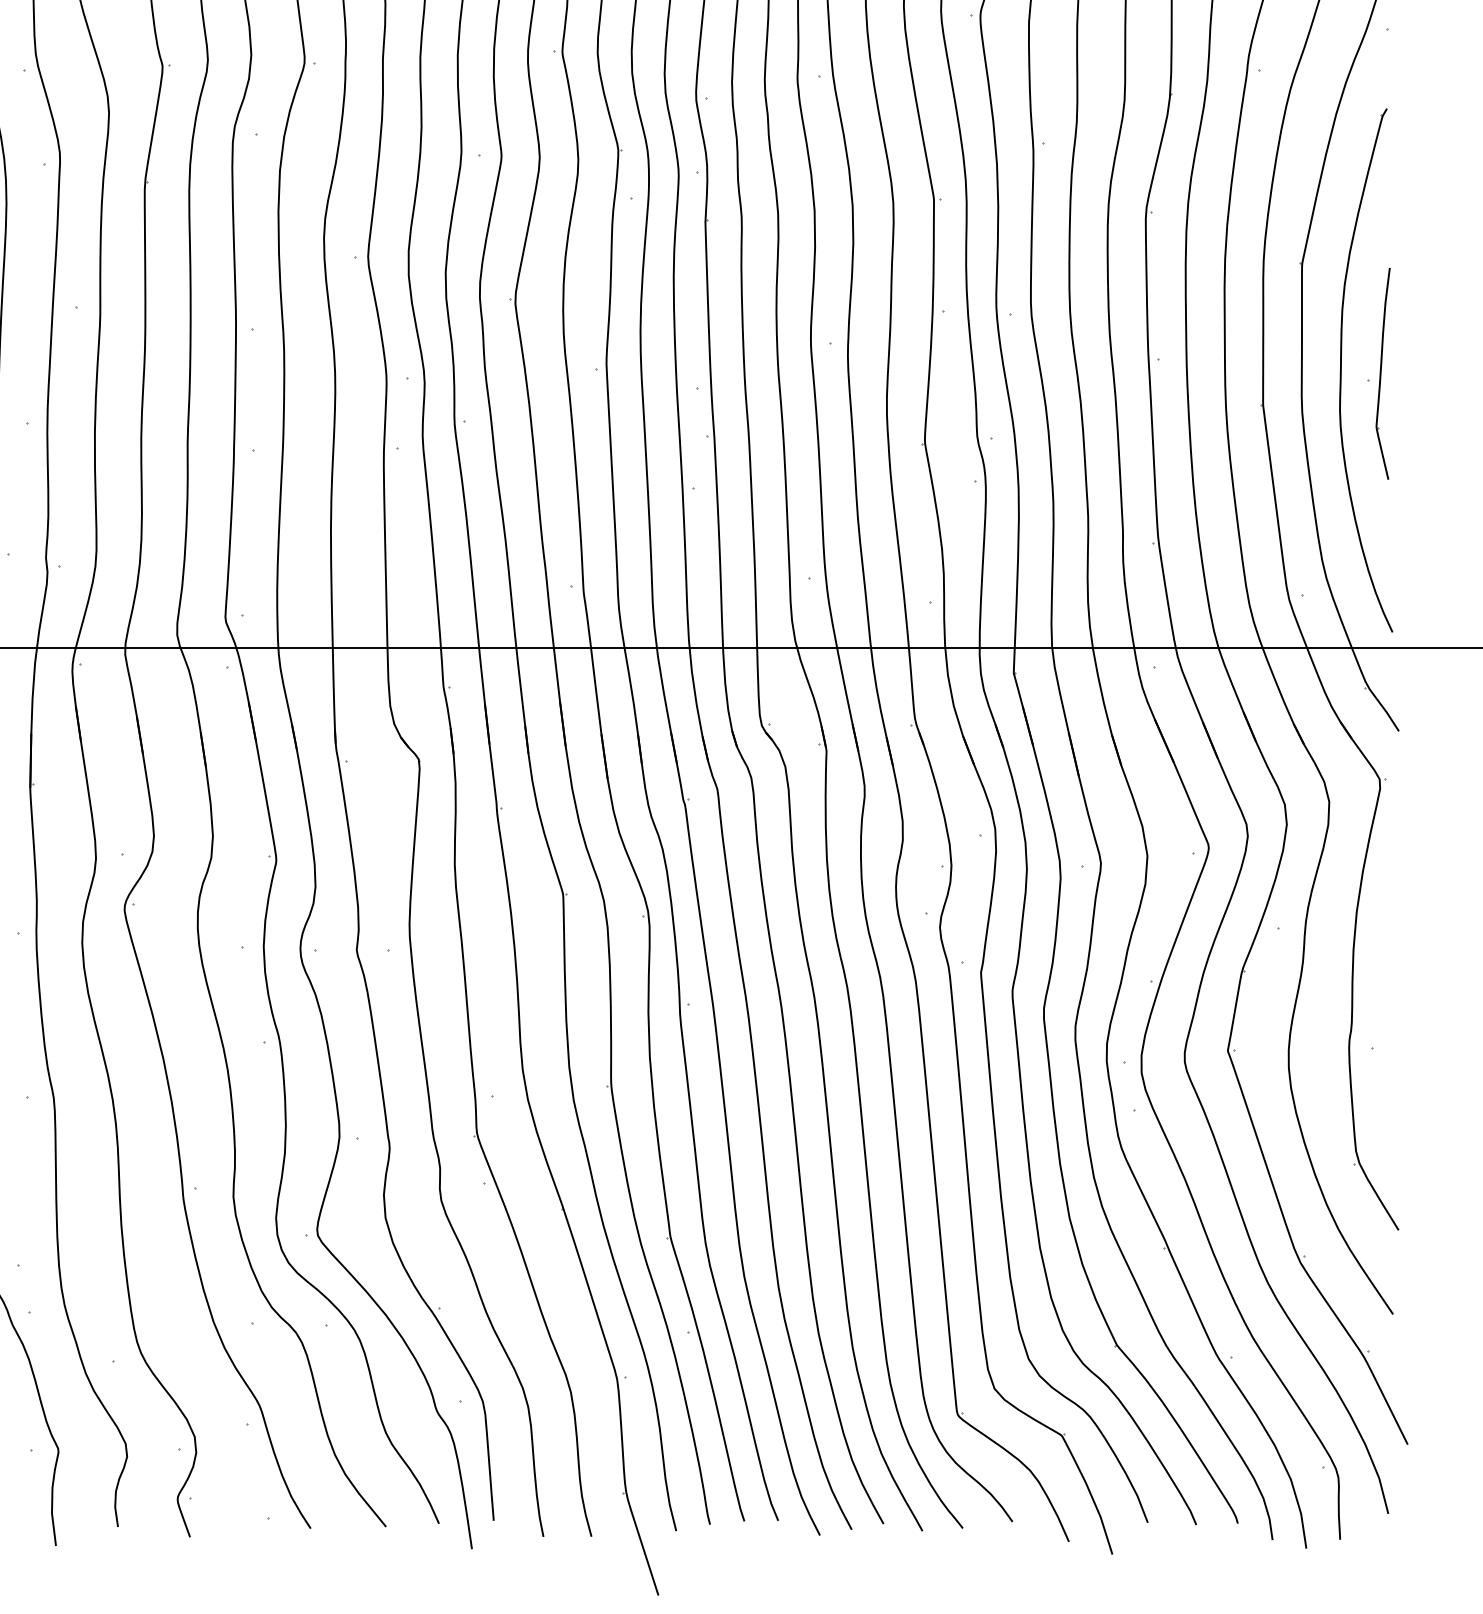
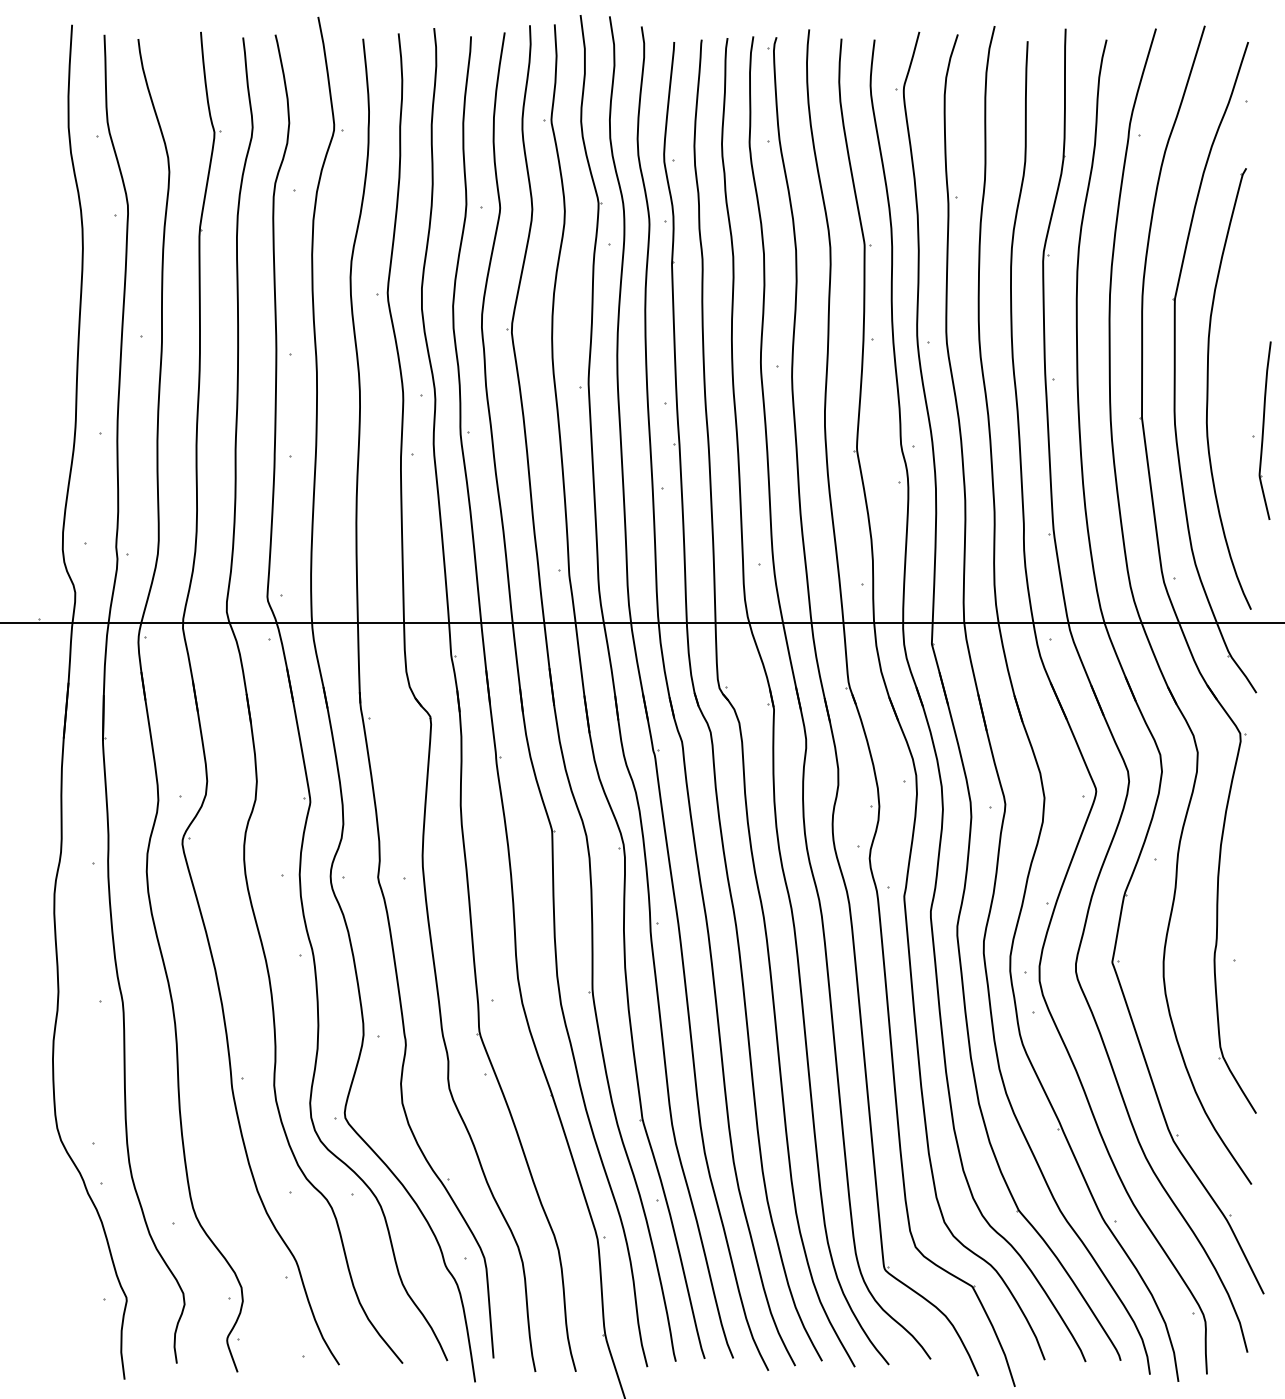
part: (1378, 373) -> (1261, 430), moved

